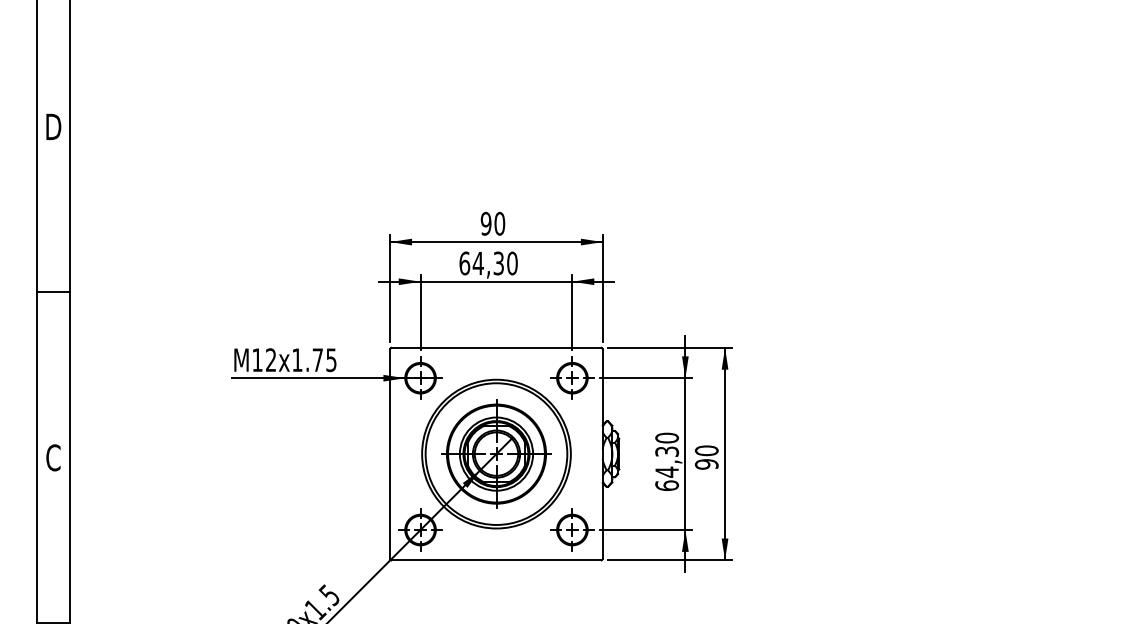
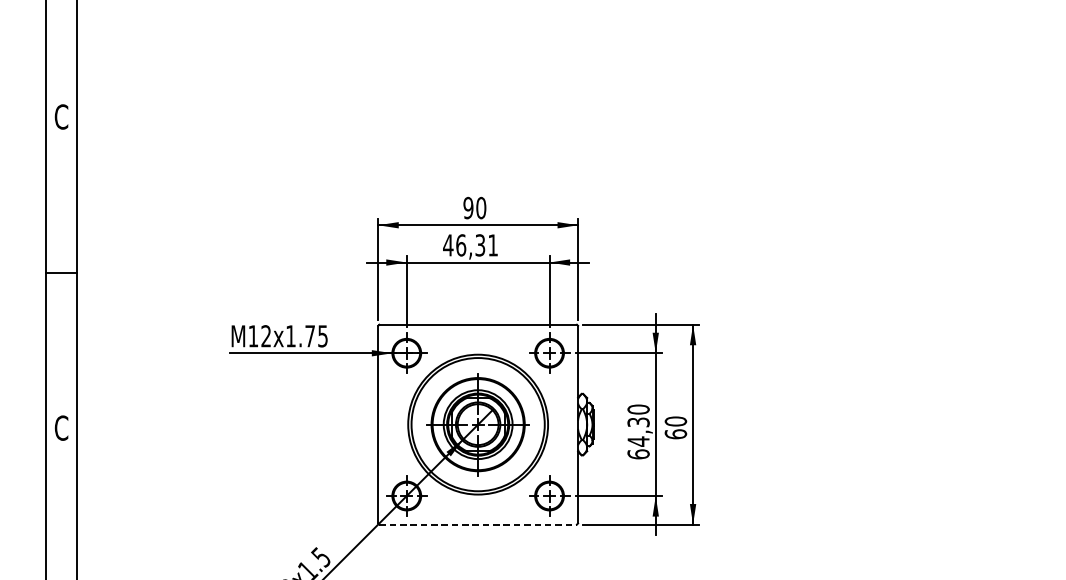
text: (53, 126) -> (61, 116), D -> C
text: (488, 263) -> (470, 245), 64,30 -> 46,31
text: (706, 464) -> (675, 434), 90 -> 60
line: (496, 560) -> (478, 524), solid -> dashed

